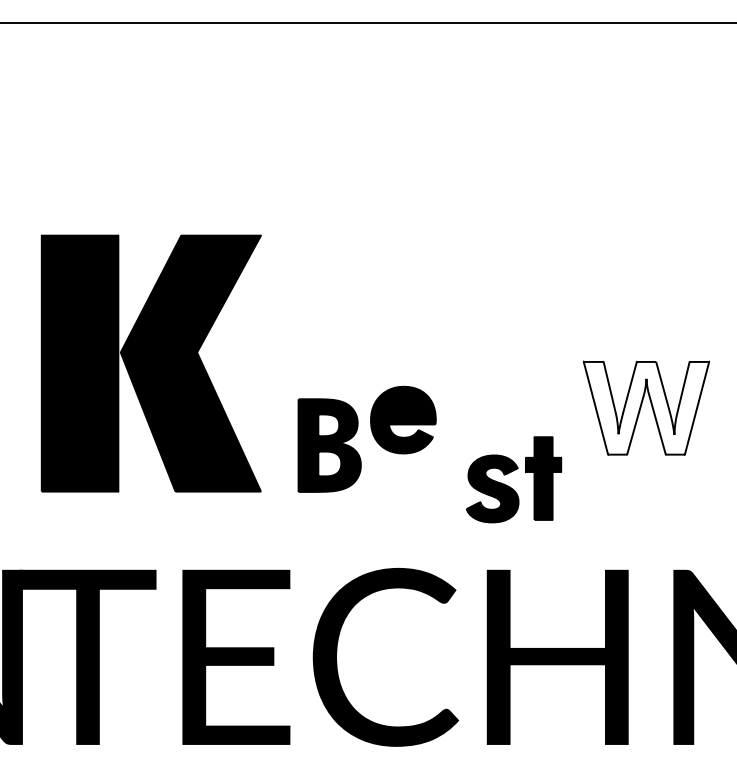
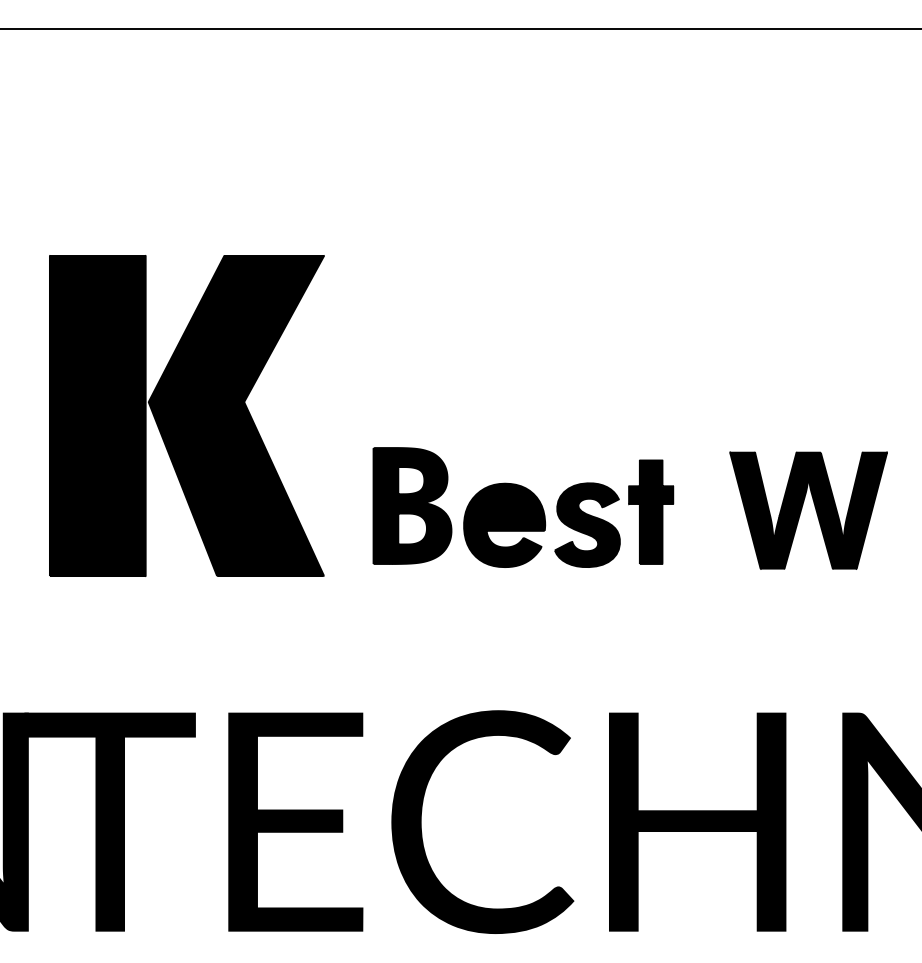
part: (150, 363) -> (185, 415), moved
fill: (646, 407) -> (808, 509), added
part: (329, 445) -> (412, 505), moved
part: (511, 472) -> (611, 504), moved

